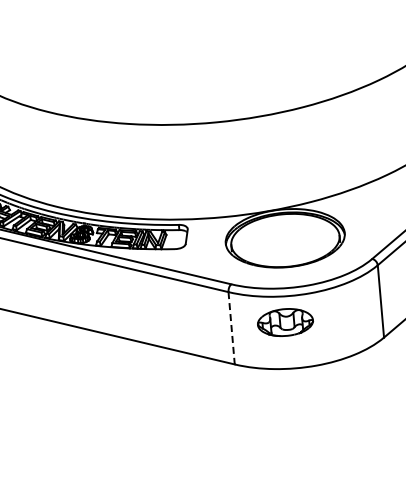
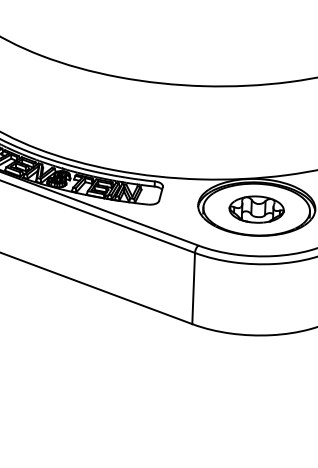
part: (285, 322) -> (256, 209), moved
line: (231, 328) -> (193, 288), dashed -> solid

